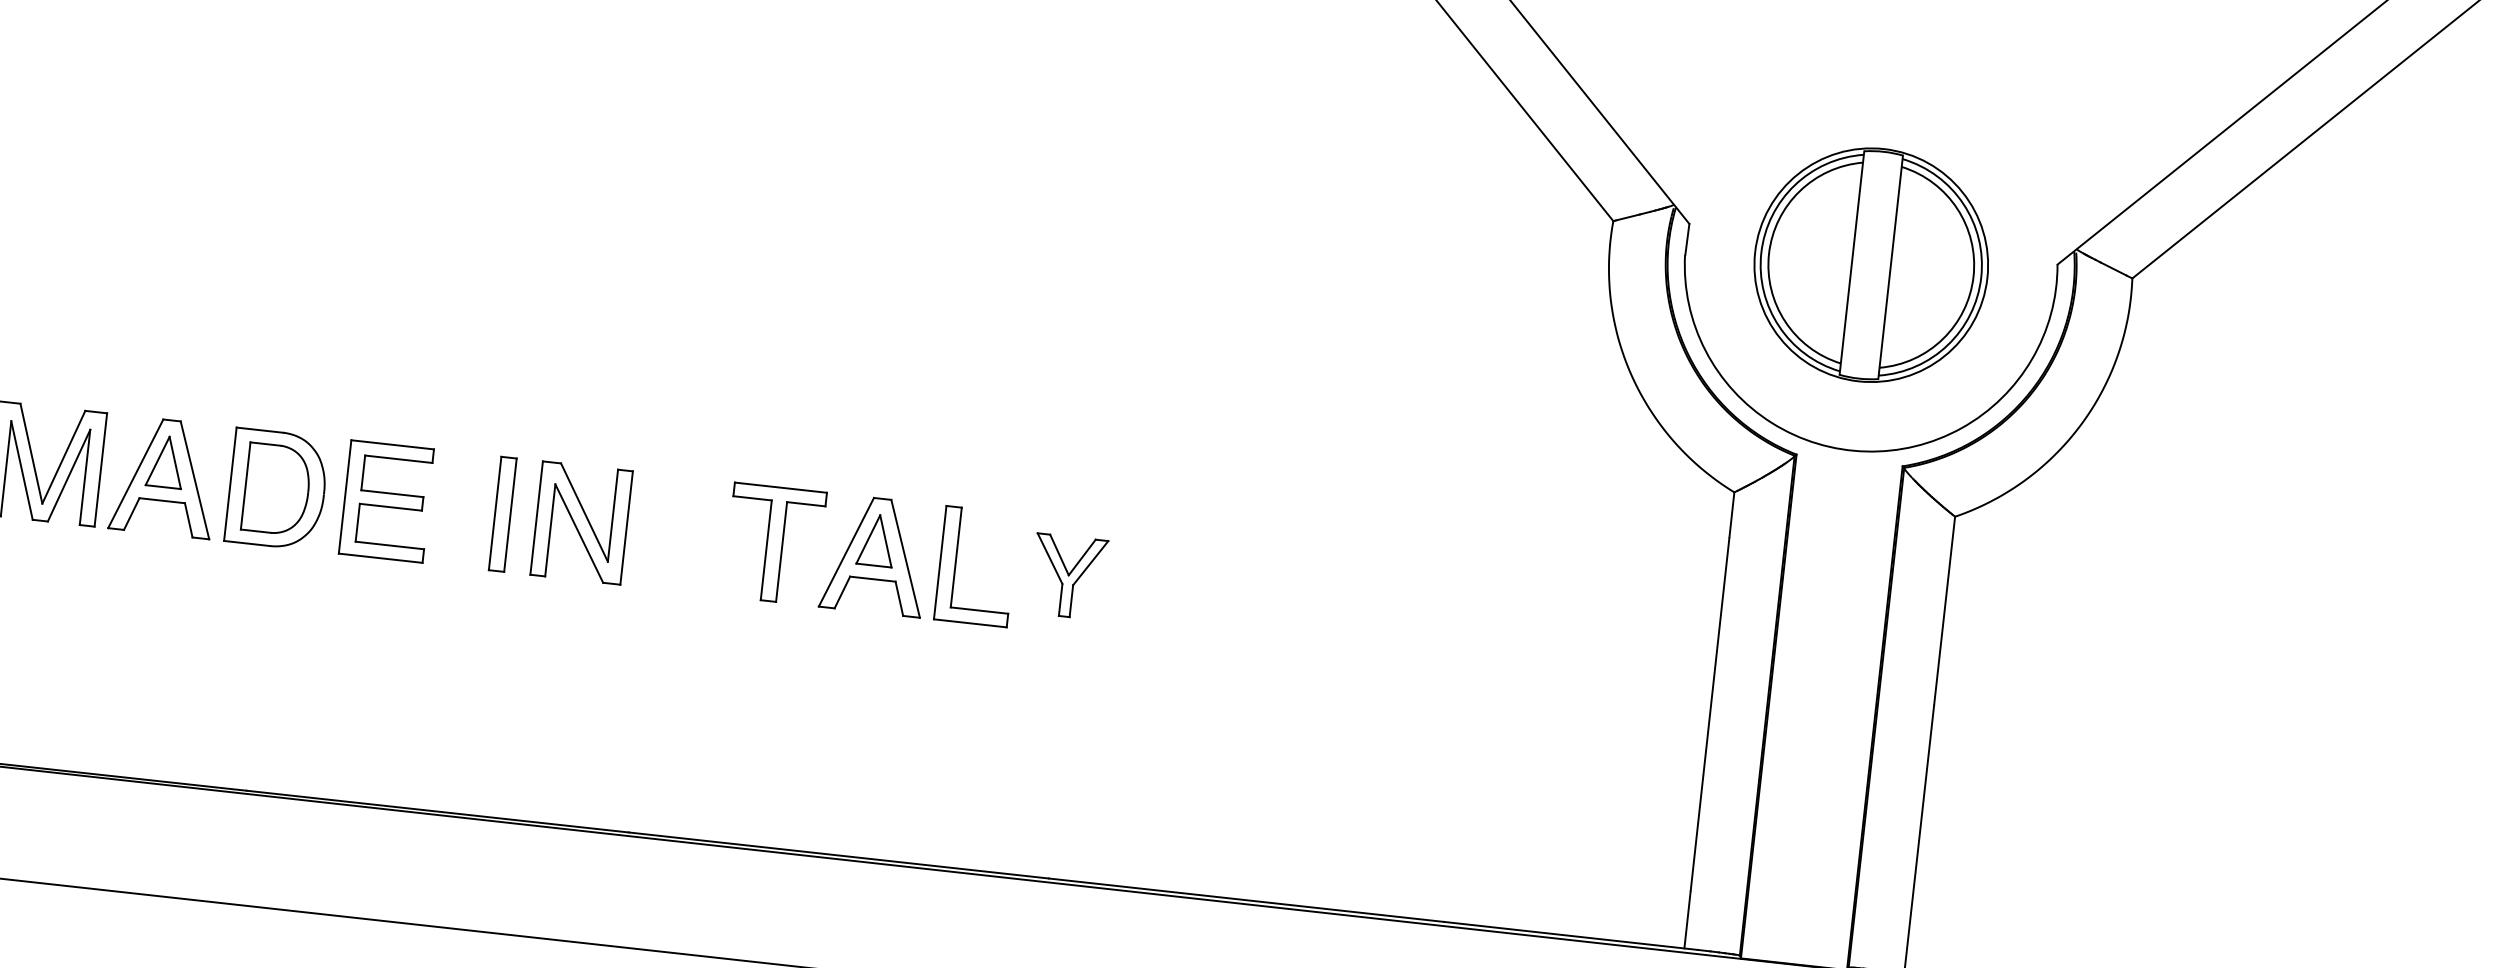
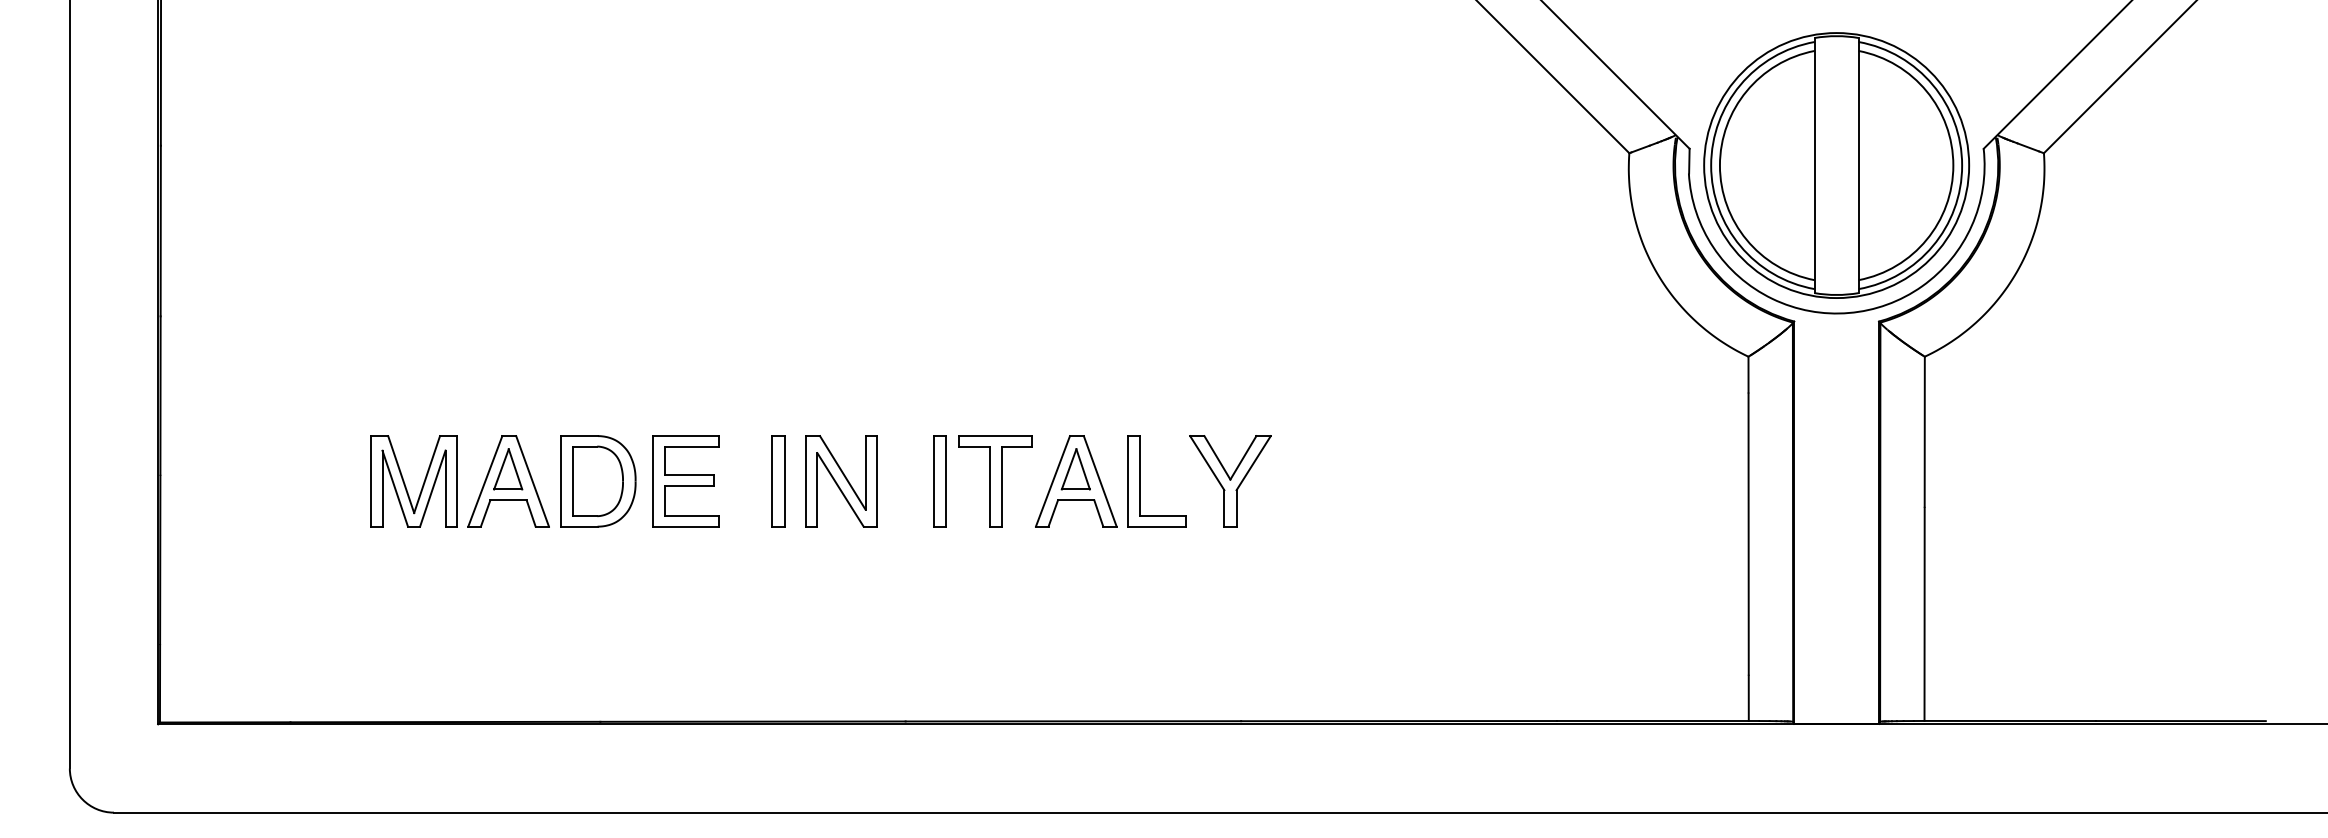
part: (1870, 265) -> (1836, 165), size x1.43
part: (704, 536) -> (939, 481), added
part: (1068, 576) -> (1230, 481), size x1.43

